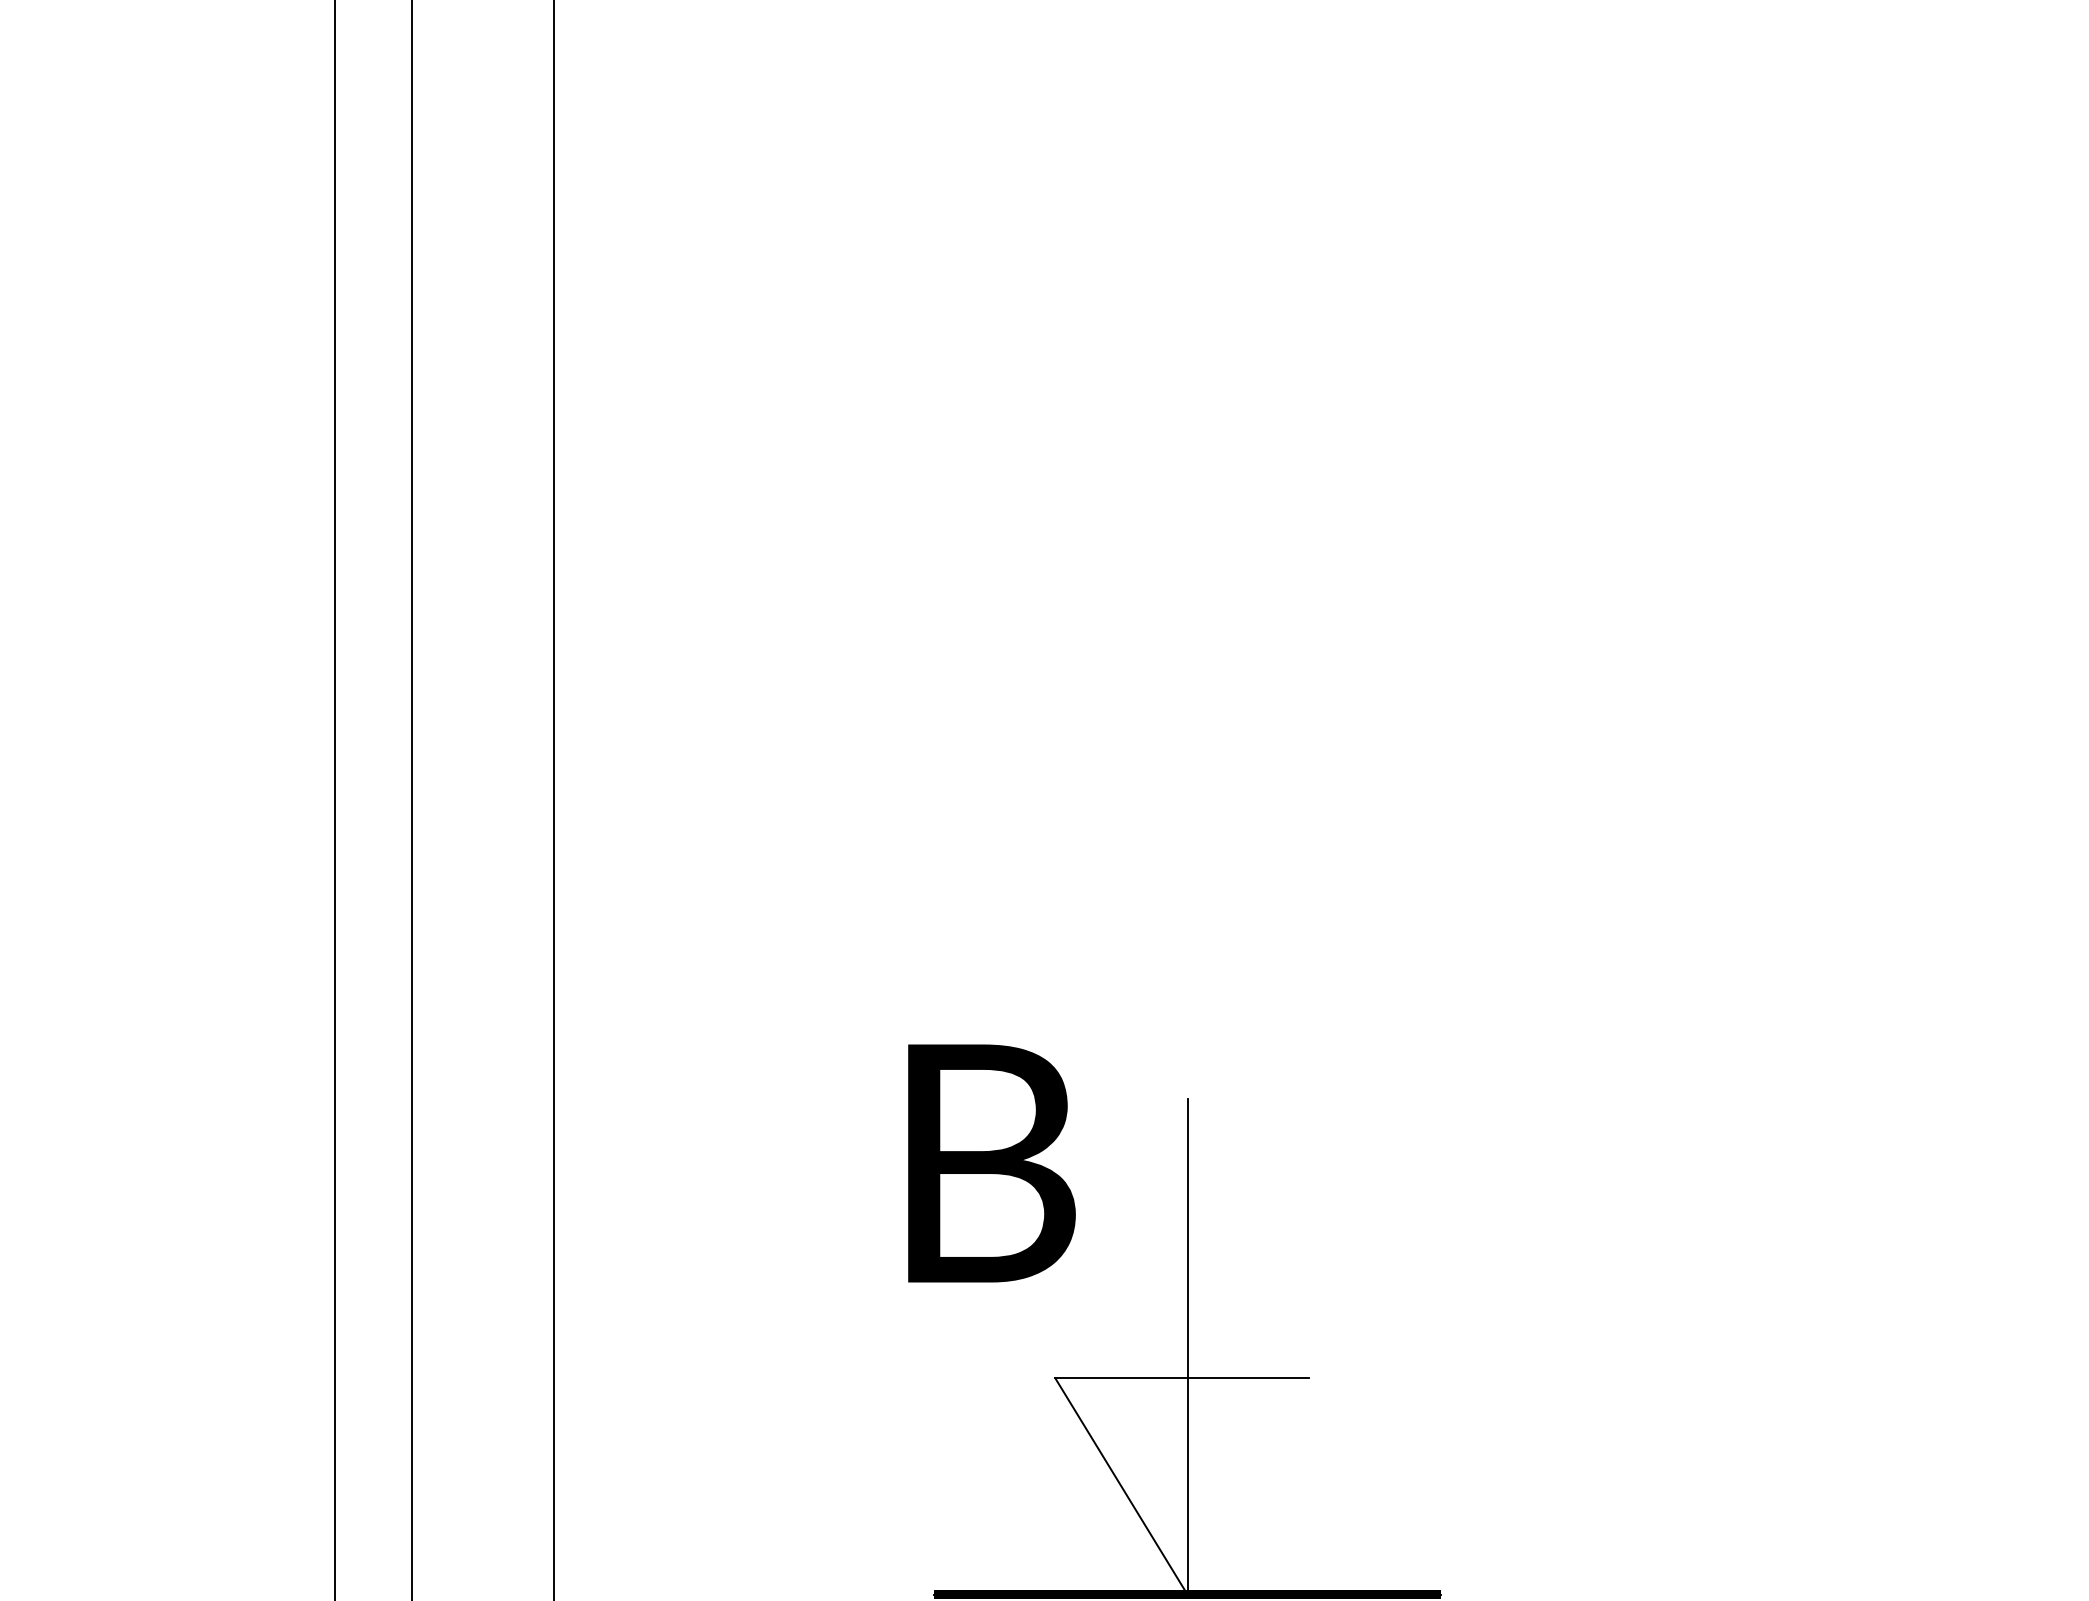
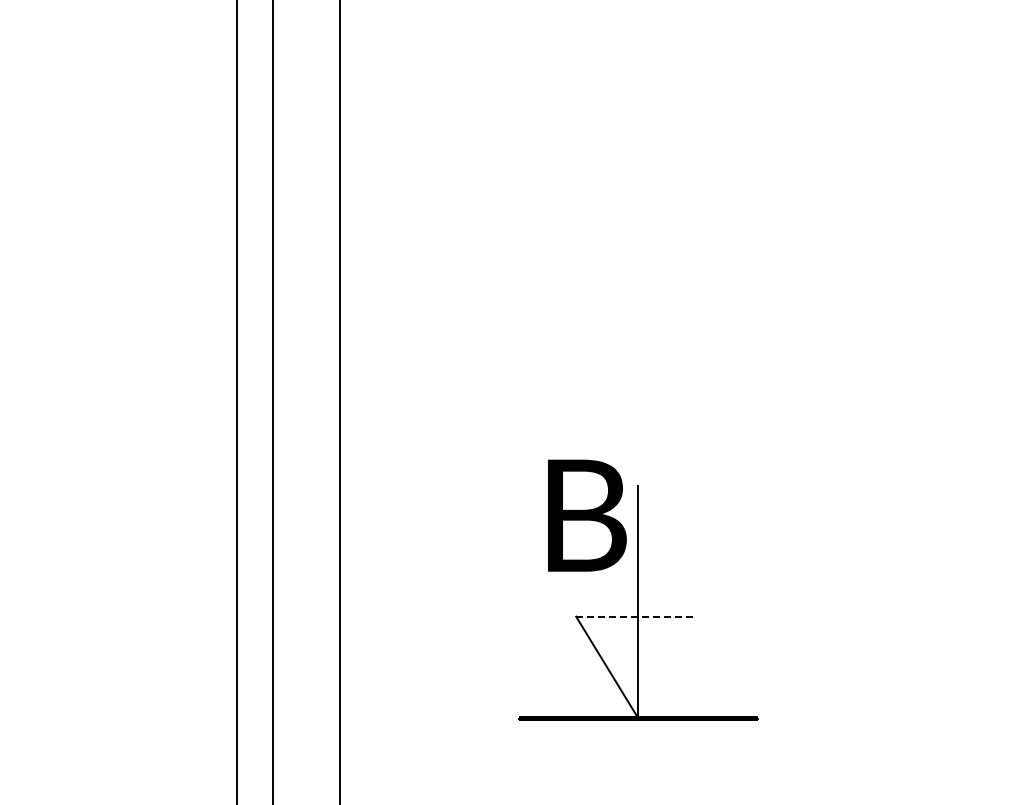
text: (992, 1163) -> (587, 515), moved
line: (1181, 1377) -> (635, 616), solid -> dashed

